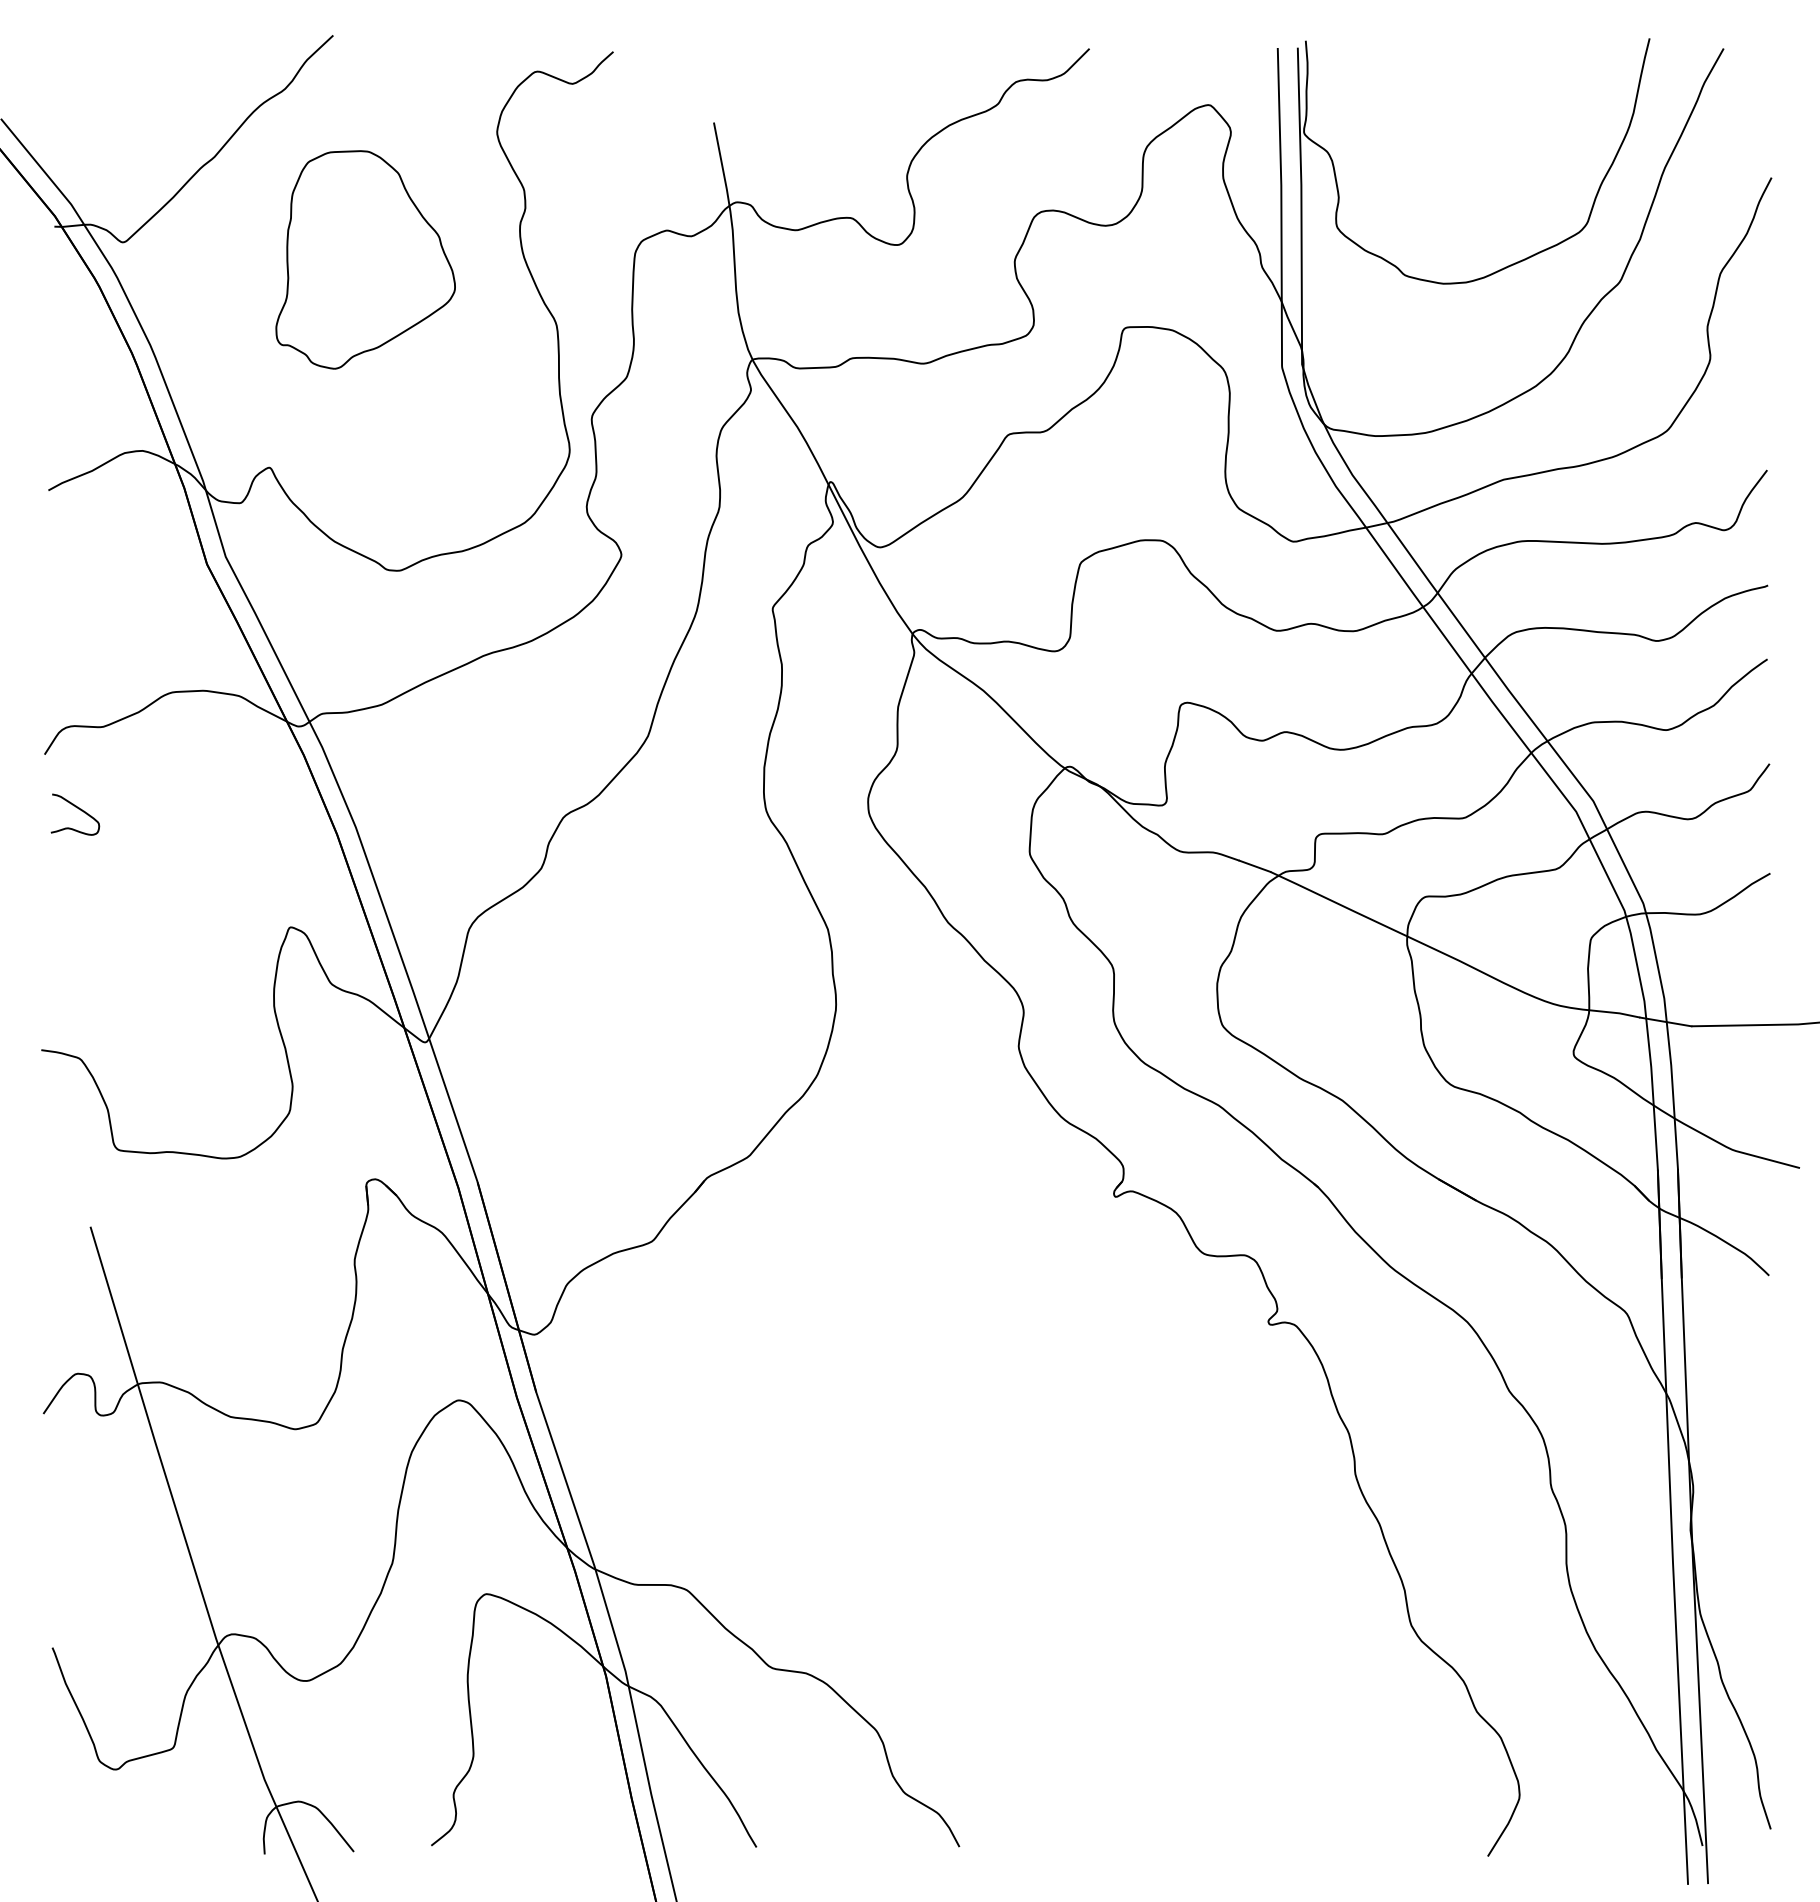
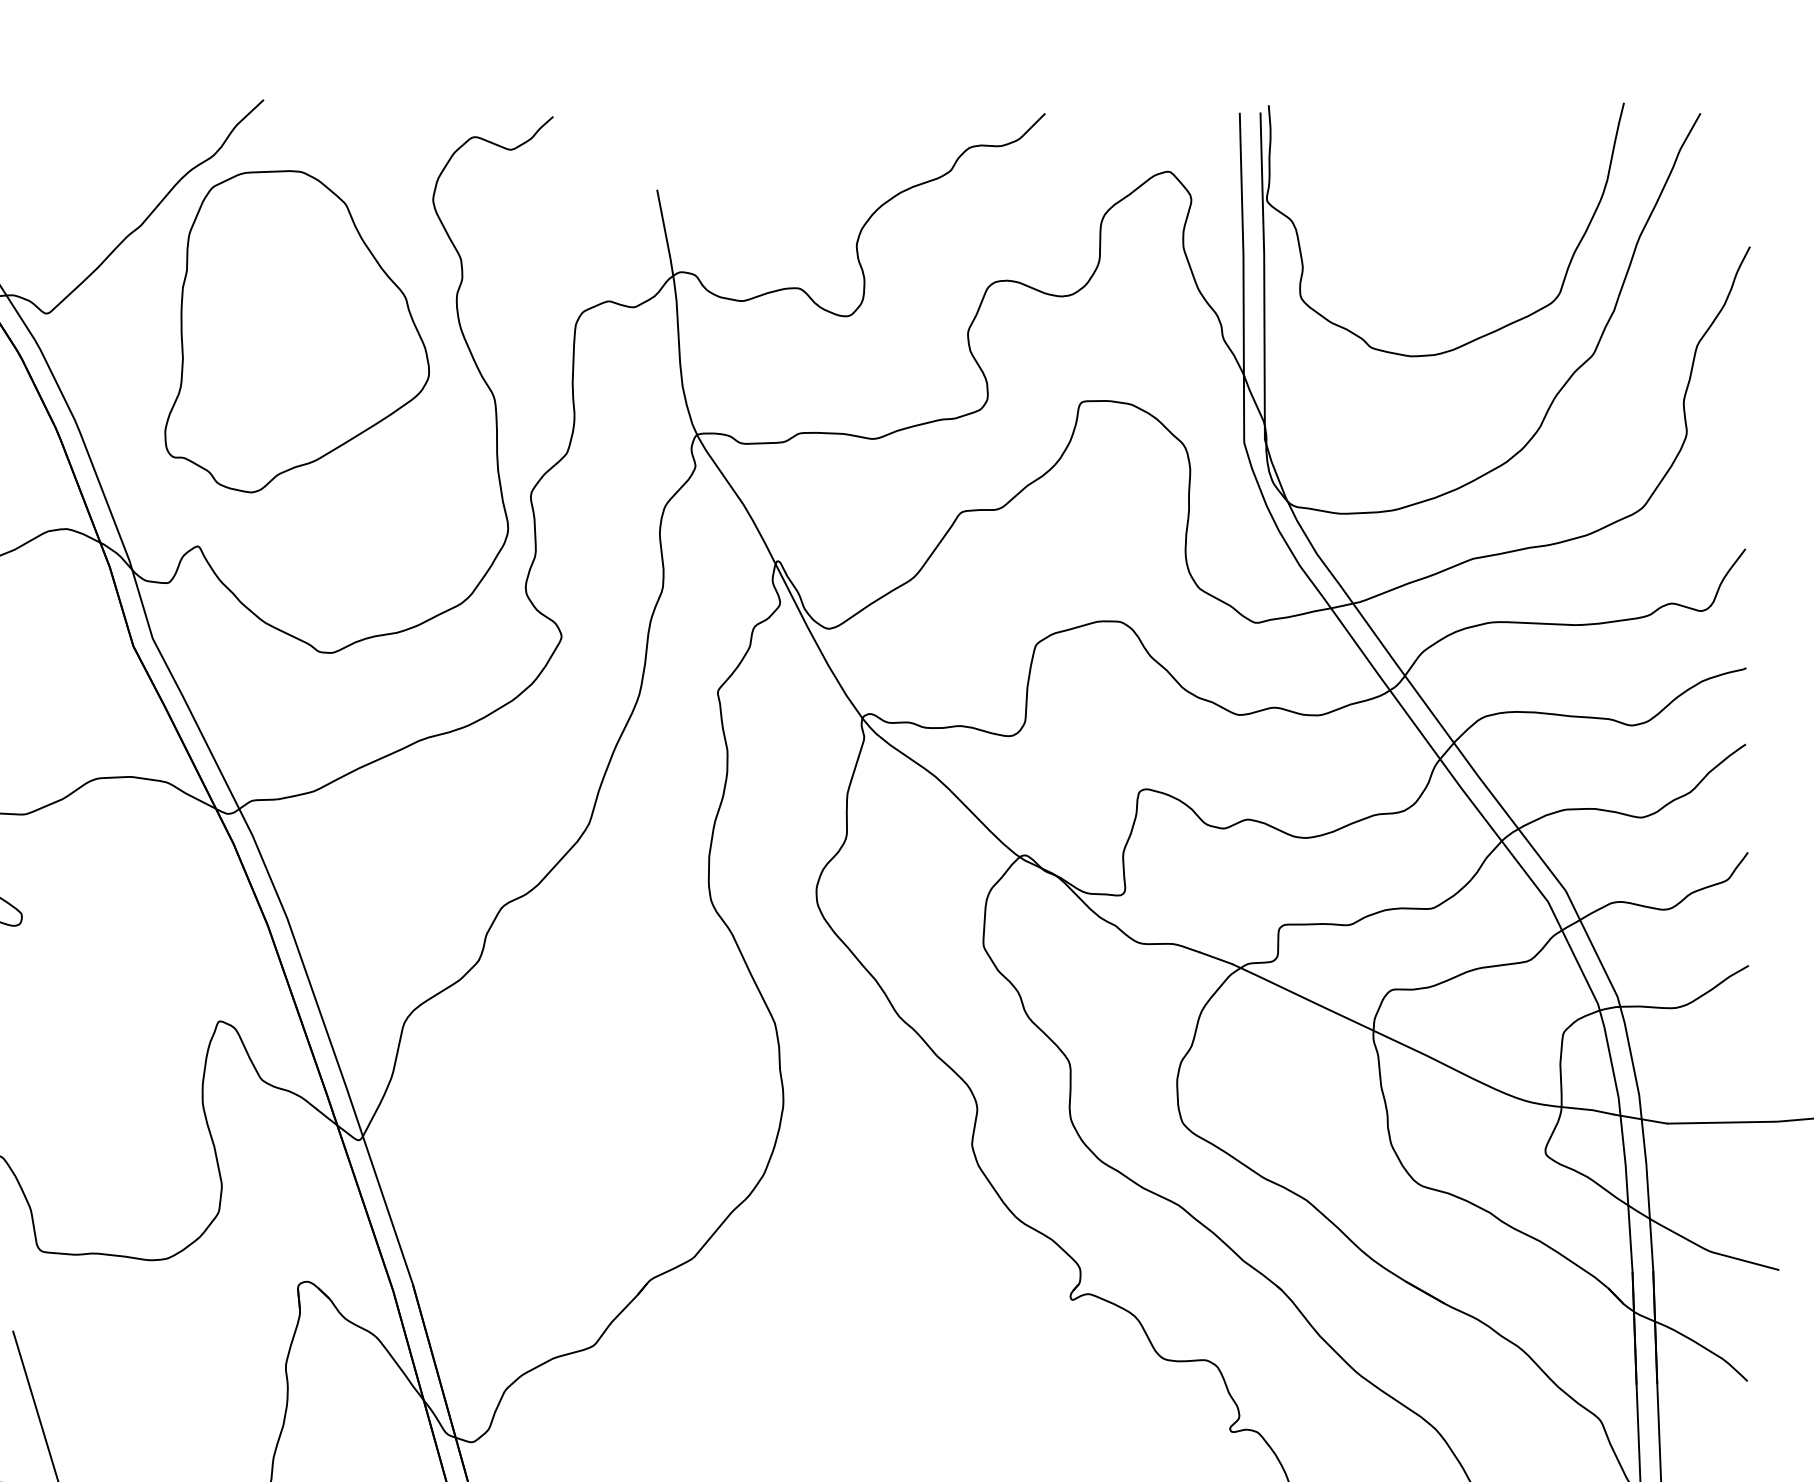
part: (365, 259) -> (297, 331), size x1.43

